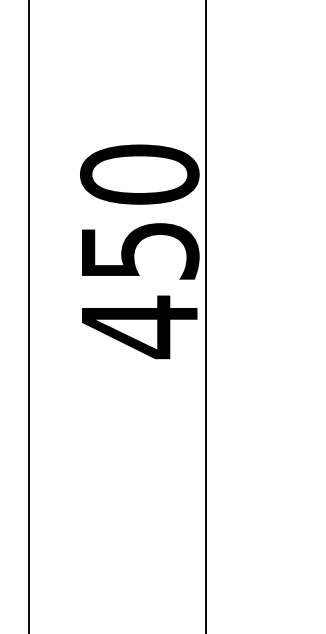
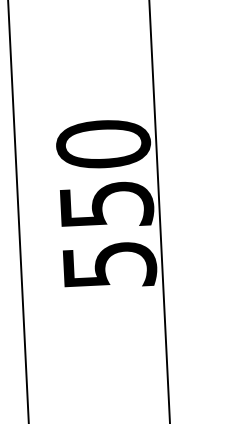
text: (140, 327) -> (110, 265), 450 -> 550

